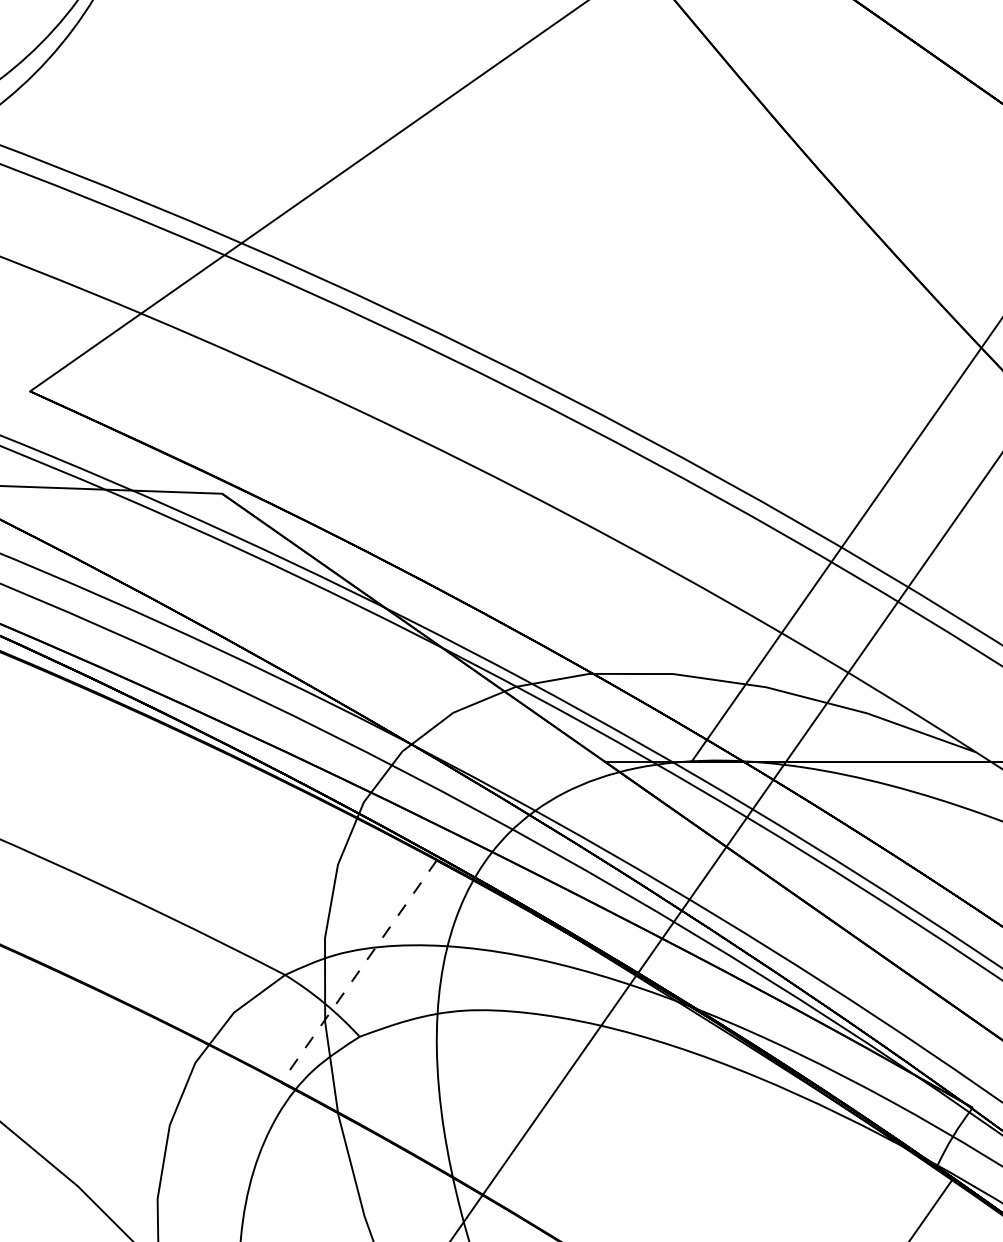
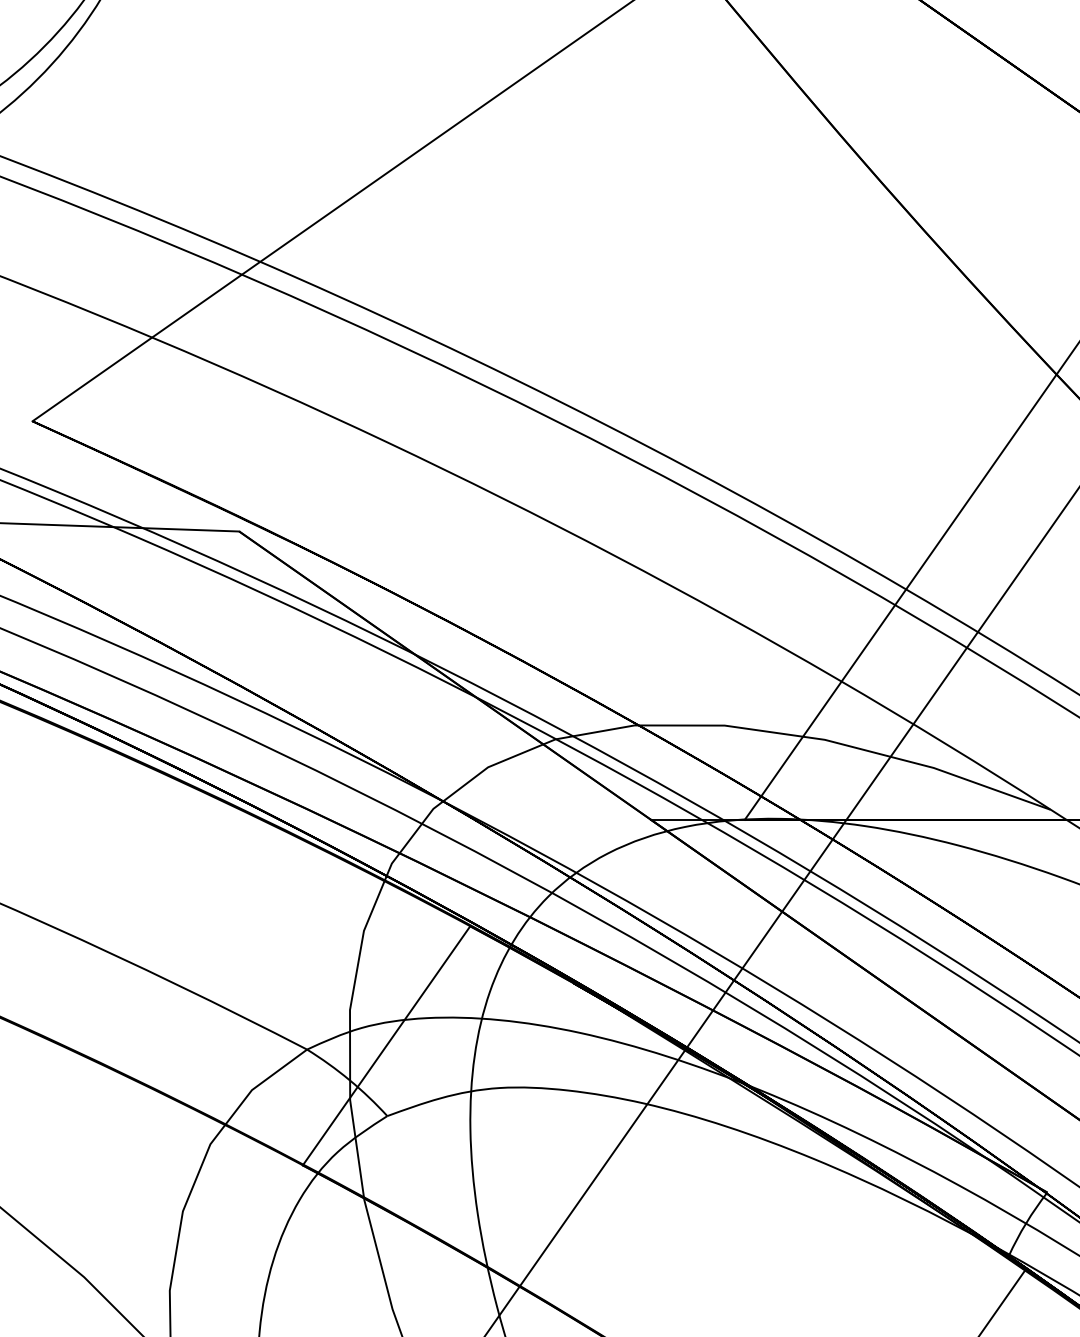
line: (358, 971) -> (386, 1045), dashed -> solid

